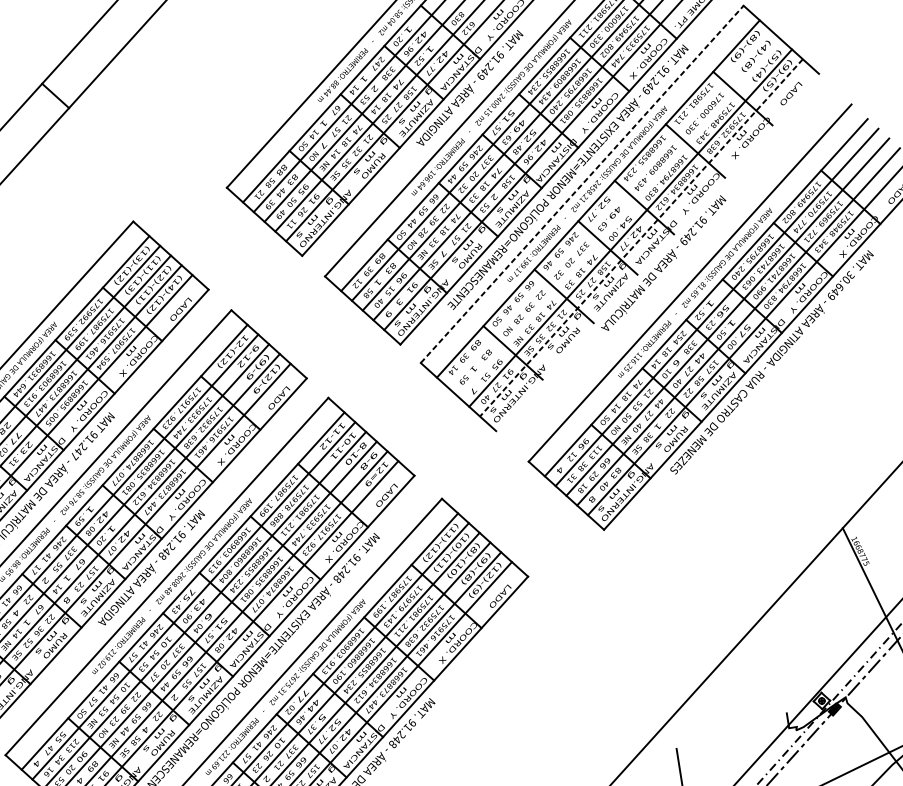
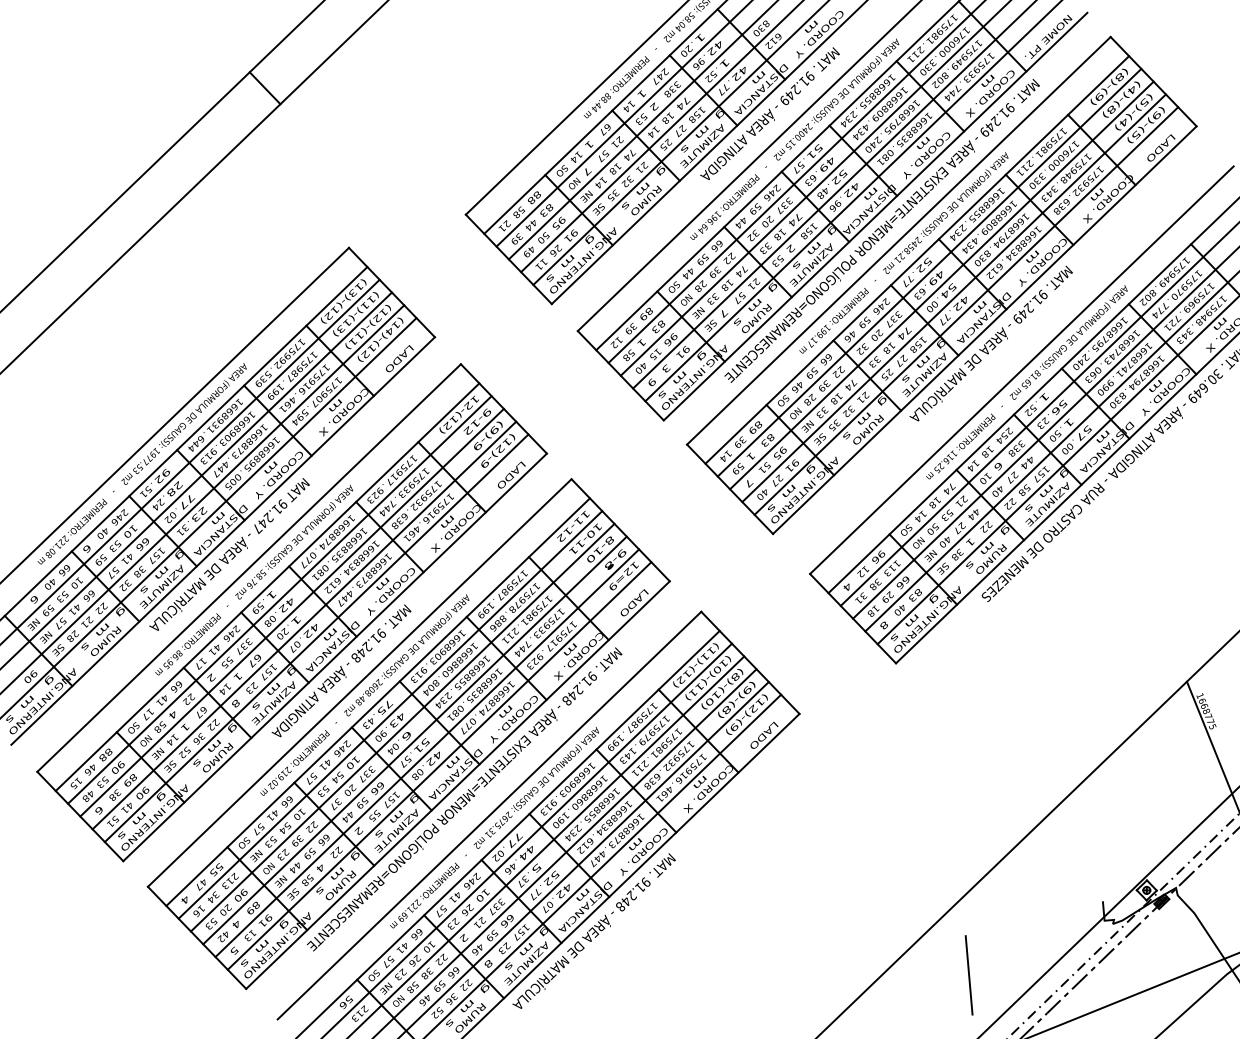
line: (581, 184) -> (898, 240), dashed -> solid
line: (609, 208) -> (929, 272), added
line: (619, 218) -> (941, 285), added
line: (641, 238) -> (966, 311), dashed -> solid
line: (657, 251) -> (984, 329), added

